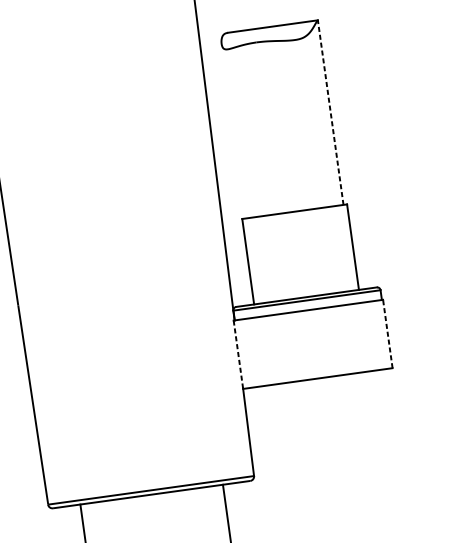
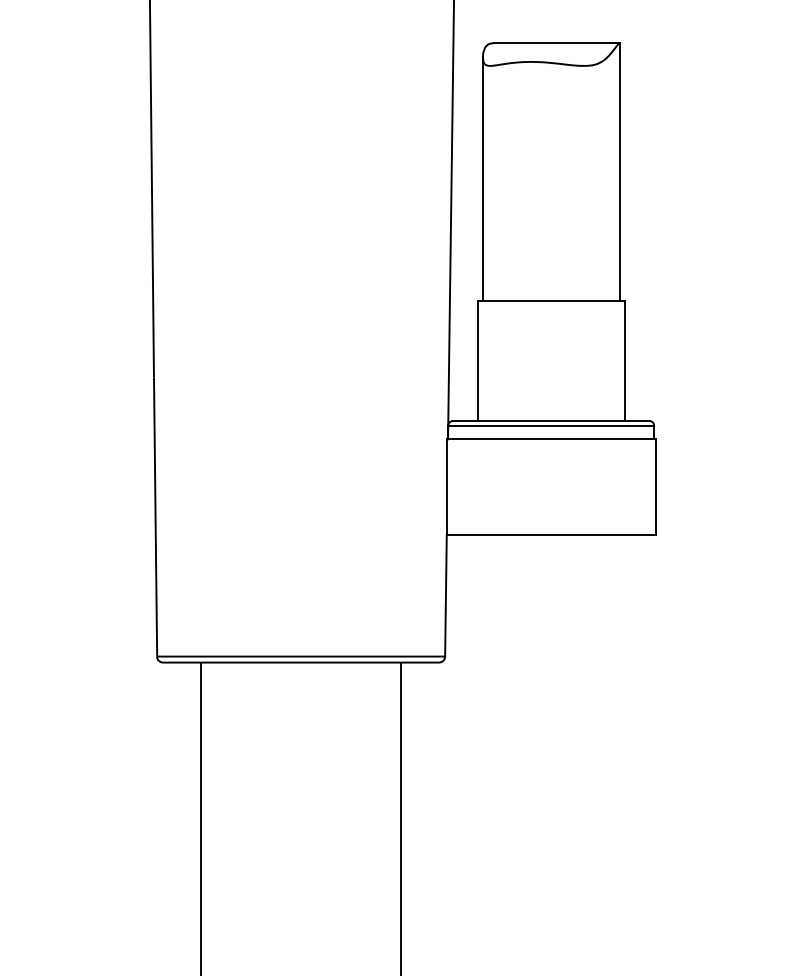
line: (330, 112) -> (619, 171), dashed -> solid
line: (233, 131) -> (482, 179), added
line: (387, 334) -> (655, 487), dashed -> solid
line: (238, 355) -> (446, 487), dashed -> solid

